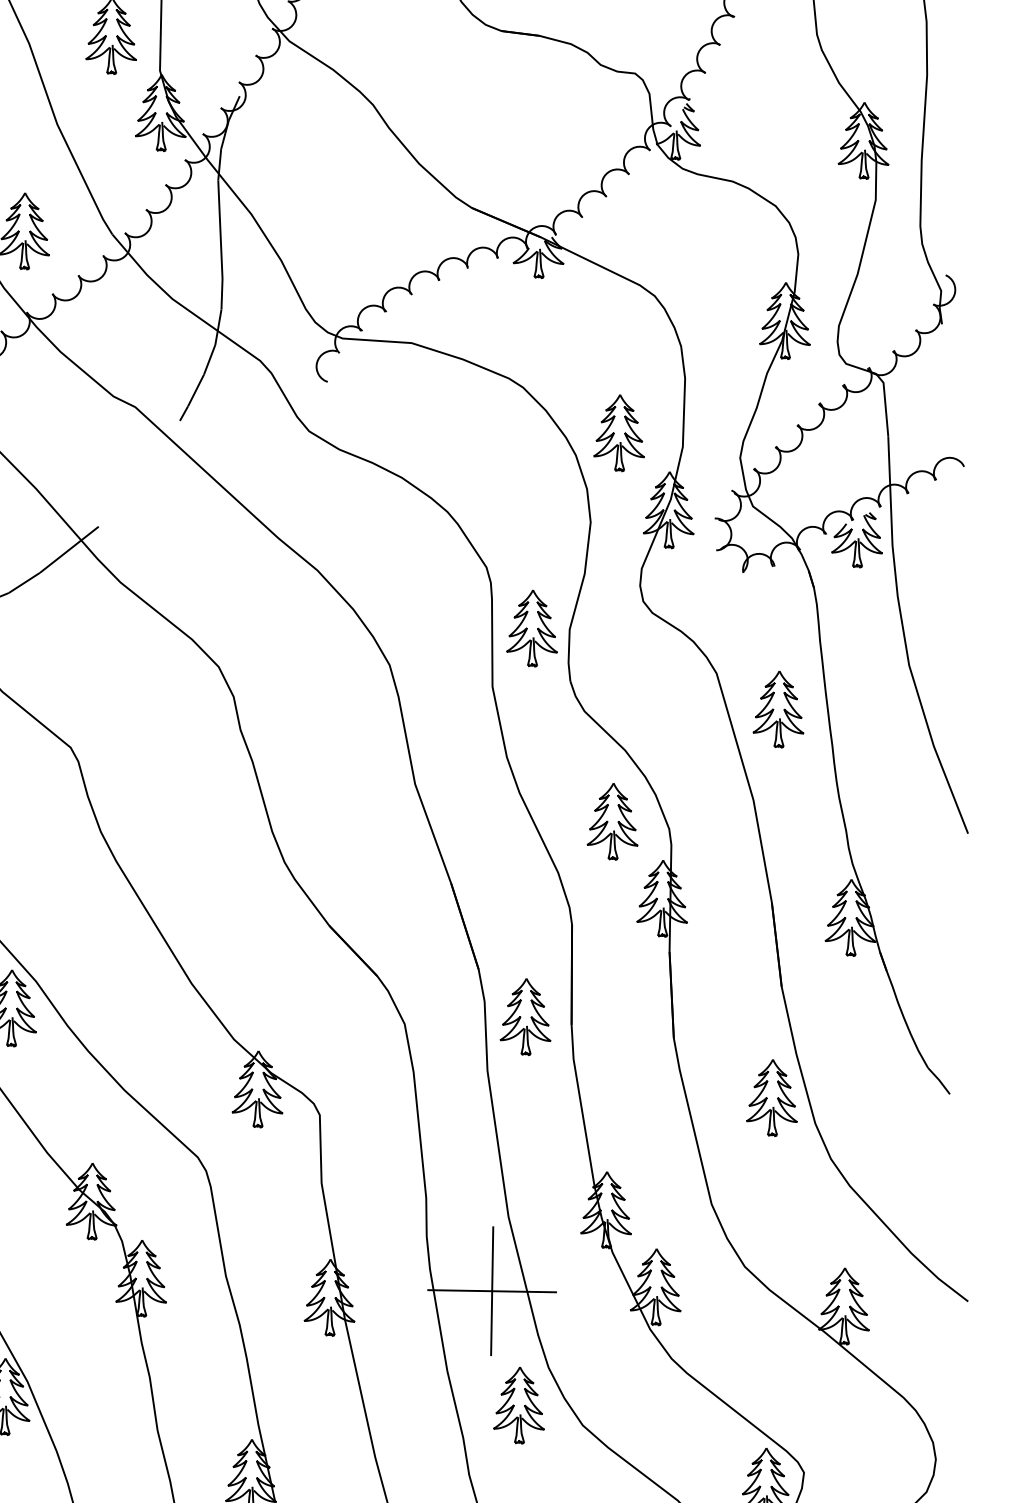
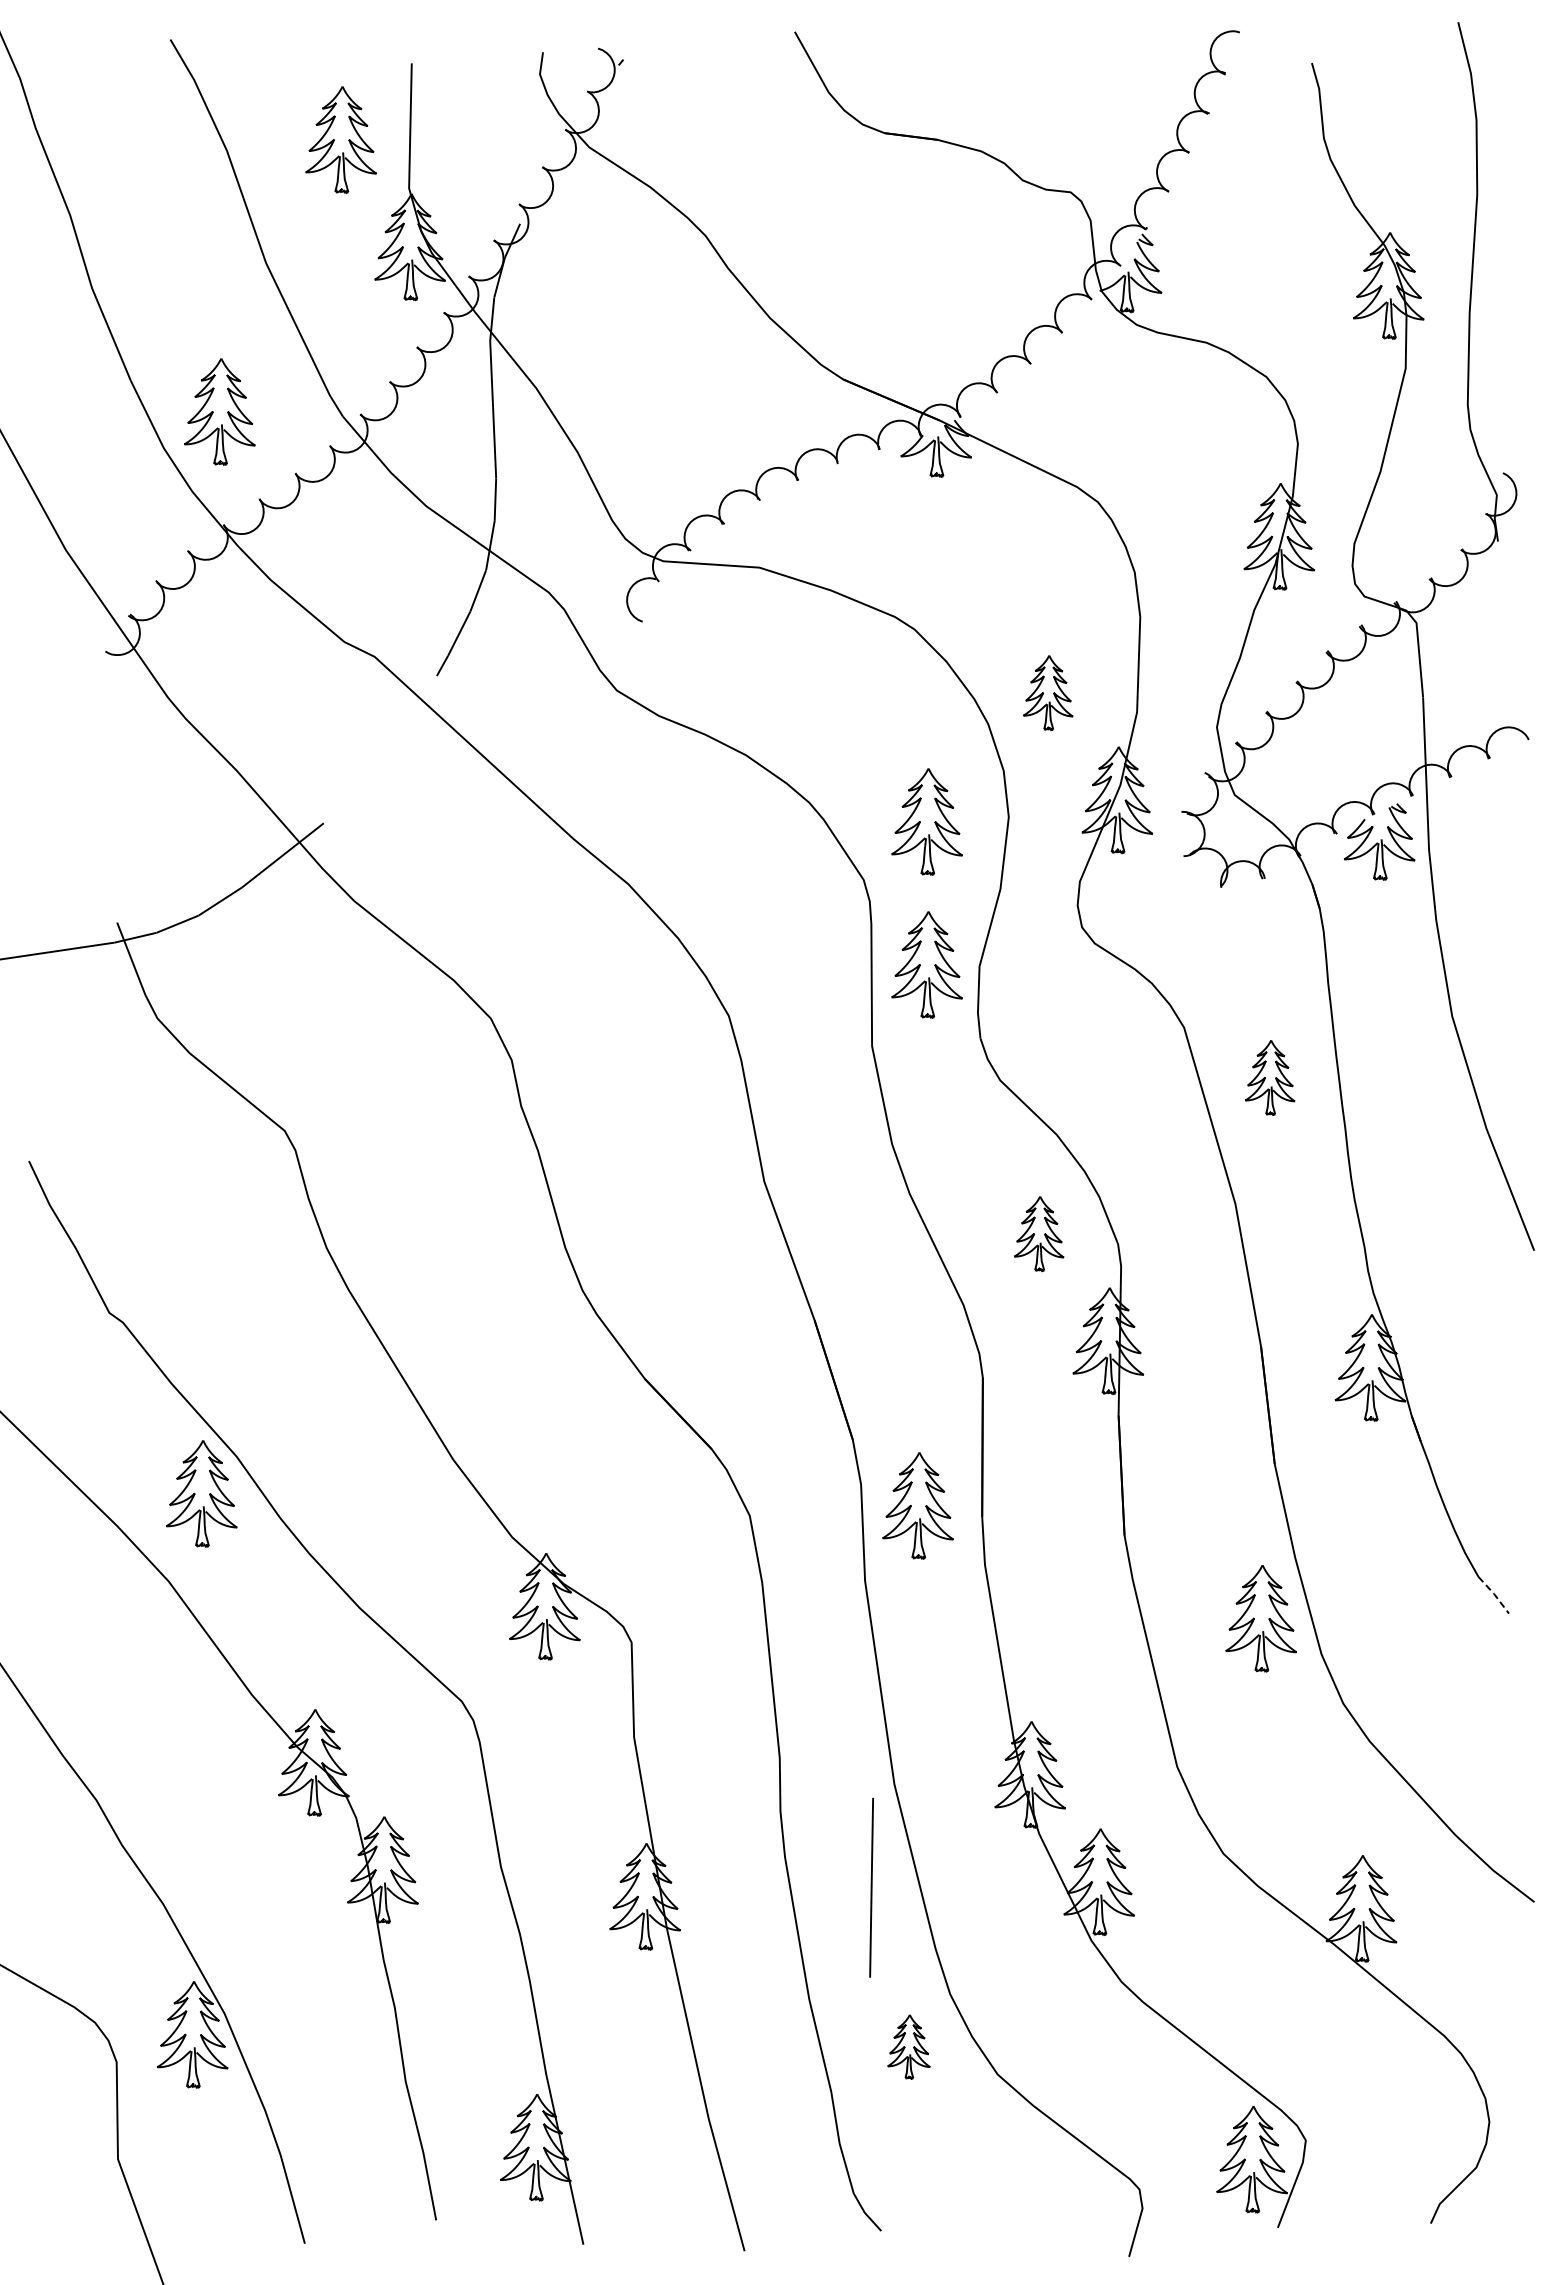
part: (618, 432) -> (1047, 692), size x0.7
part: (531, 525) -> (926, 821), added
part: (777, 709) -> (1269, 1077), size x0.7
part: (612, 821) -> (1038, 1233), size x0.7
line: (939, 1080) -> (1494, 1594), solid -> dashed
line: (492, 1291) -> (871, 1887), removed
part: (518, 1405) -> (908, 2046), size x0.6

